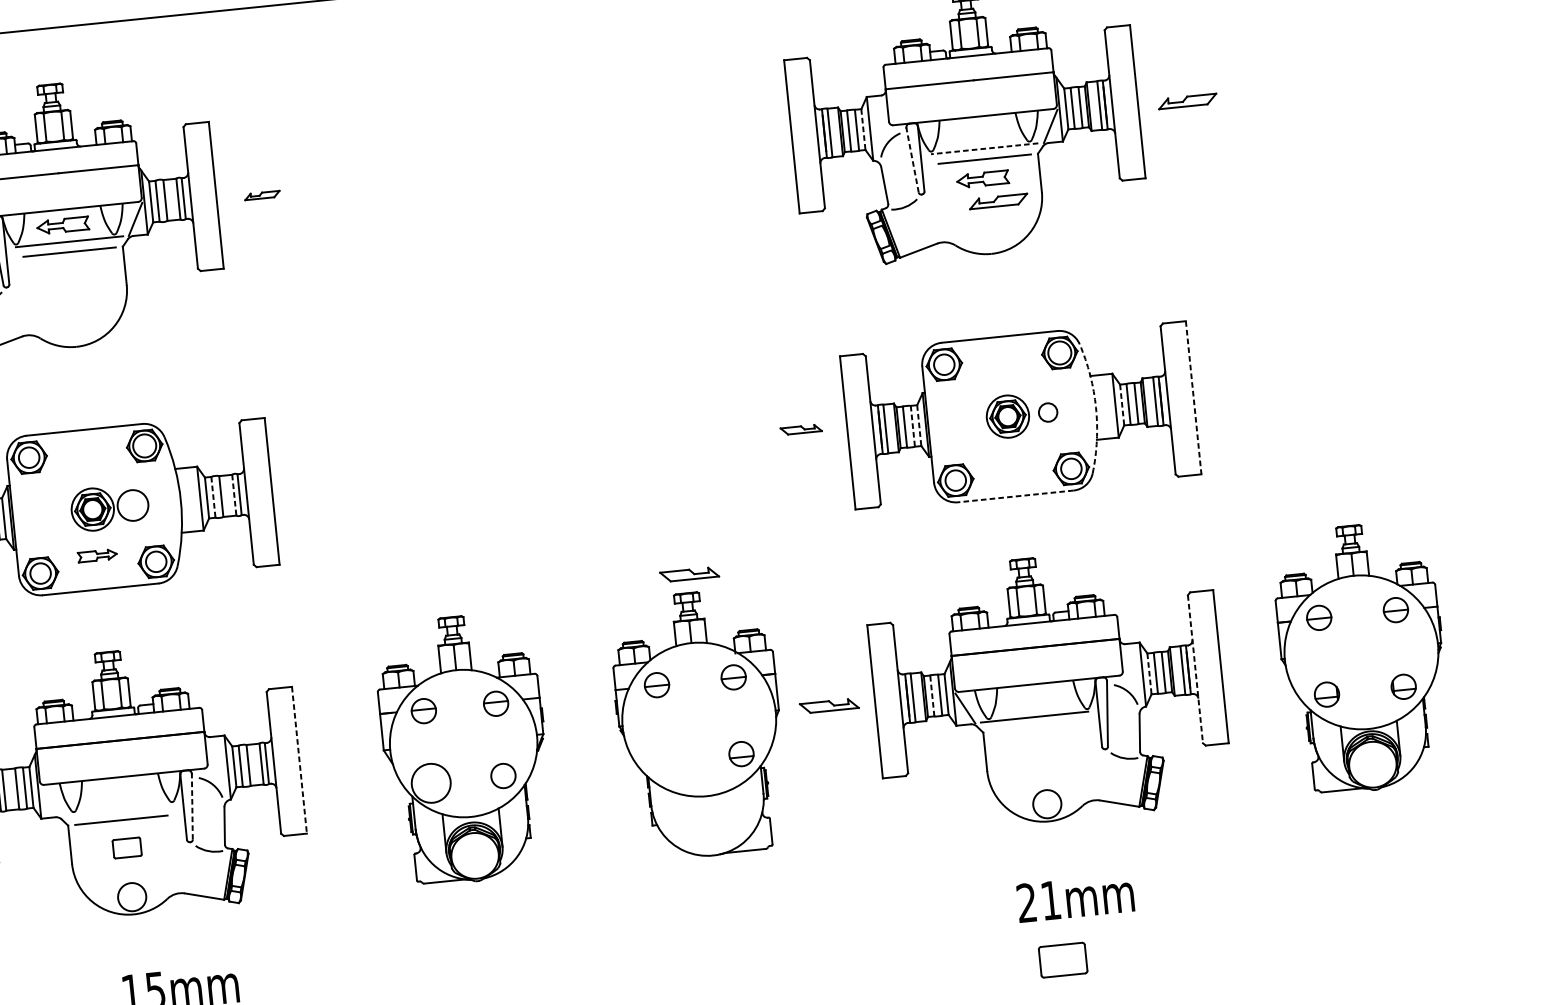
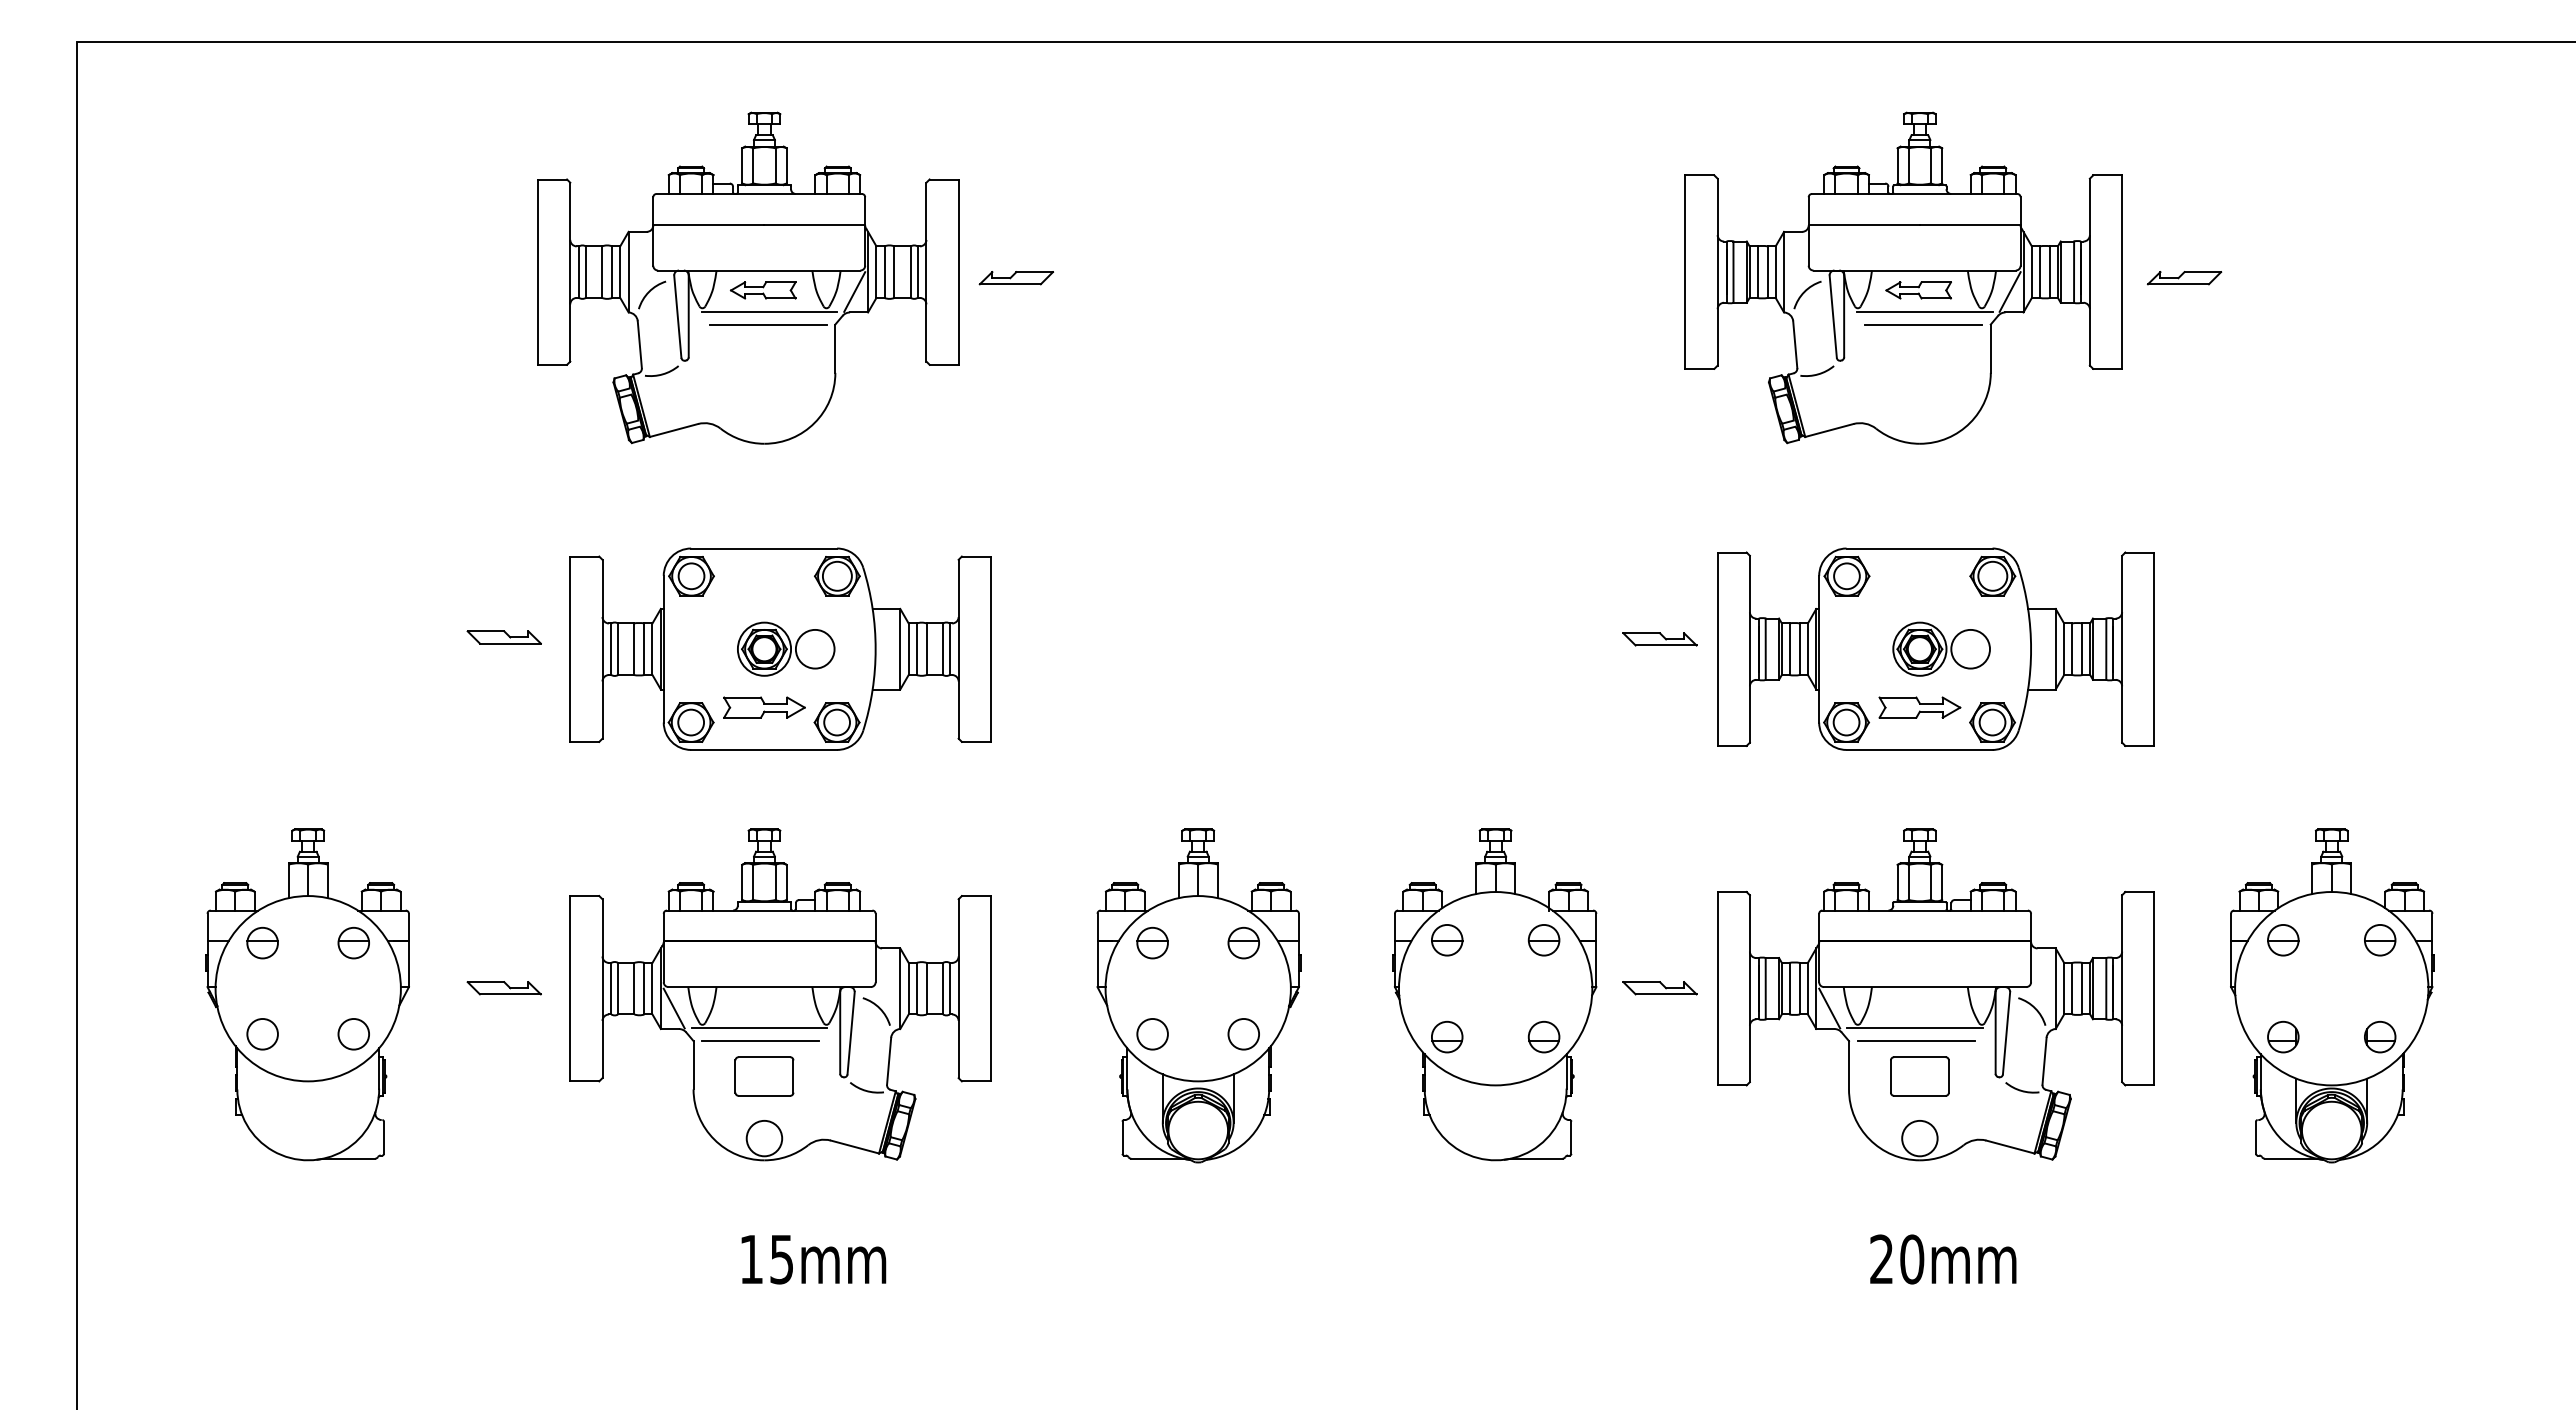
line: (863, 129) -> (1775, 272), dashed -> solid
line: (984, 148) -> (1924, 311), dashed -> solid
line: (912, 160) -> (1833, 316), dashed -> solid
part: (982, 179) -> (1918, 290), moved
part: (261, 195) -> (1015, 278), size x1.67
part: (998, 201) -> (1935, 379), removed
line: (1193, 397) -> (2154, 649), dashed -> solid
line: (1122, 405) -> (2064, 649), dashed -> solid
arc: (1096, 407) -> (2031, 649), dashed -> solid
circle: (1047, 411) -> (1970, 648), size x1.67
line: (918, 425) -> (1807, 649), dashed -> solid
line: (912, 426) -> (1799, 649), dashed -> solid
part: (800, 429) -> (1659, 639), size x1.43
part: (1012, 462) -> (1919, 707), added
line: (234, 495) -> (943, 649), dashed -> solid
line: (1015, 496) -> (1919, 749), dashed -> solid
line: (213, 497) -> (916, 649), dashed -> solid
part: (97, 555) -> (764, 707), size x1.67
part: (689, 574) -> (1501, 806), removed
line: (1195, 669) -> (2122, 989), dashed -> solid
line: (1149, 673) -> (2064, 988), dashed -> solid
line: (931, 695) -> (1789, 988), dashed -> solid
line: (1036, 727) -> (1915, 1041), added
line: (299, 760) -> (990, 988), dashed -> solid
part: (664, 761) -> (1447, 1036), added
circle: (431, 782) -> (1152, 1033), size x0.62
line: (49, 801) -> (673, 1008), added
line: (192, 806) -> (851, 1032), dashed -> solid
line: (119, 810) -> (759, 1028), added
part: (127, 847) -> (764, 1076), size x1.67
text: (1051, 900) -> (1912, 1259), 21mm -> 20mm
part: (1062, 960) -> (1919, 1076), moved

